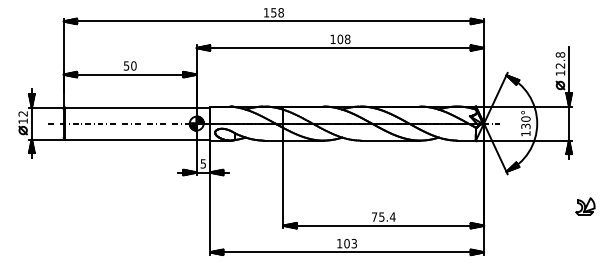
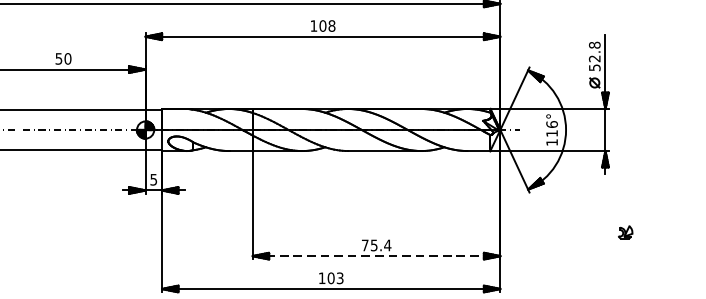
text: (560, 72) -> (594, 66), 12.8 -> 52.8
text: (525, 122) -> (551, 128), 130° -> 116°
part: (585, 206) -> (625, 232), size x0.6
line: (384, 225) -> (377, 255), solid -> dashed

